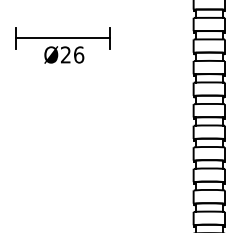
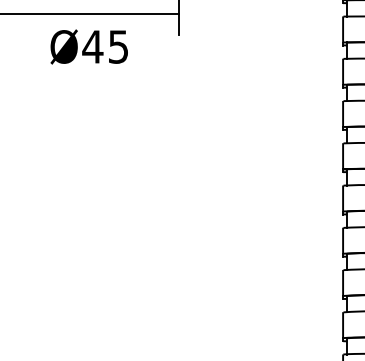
text: (72, 54) -> (105, 46), Ø26 -> Ø45

